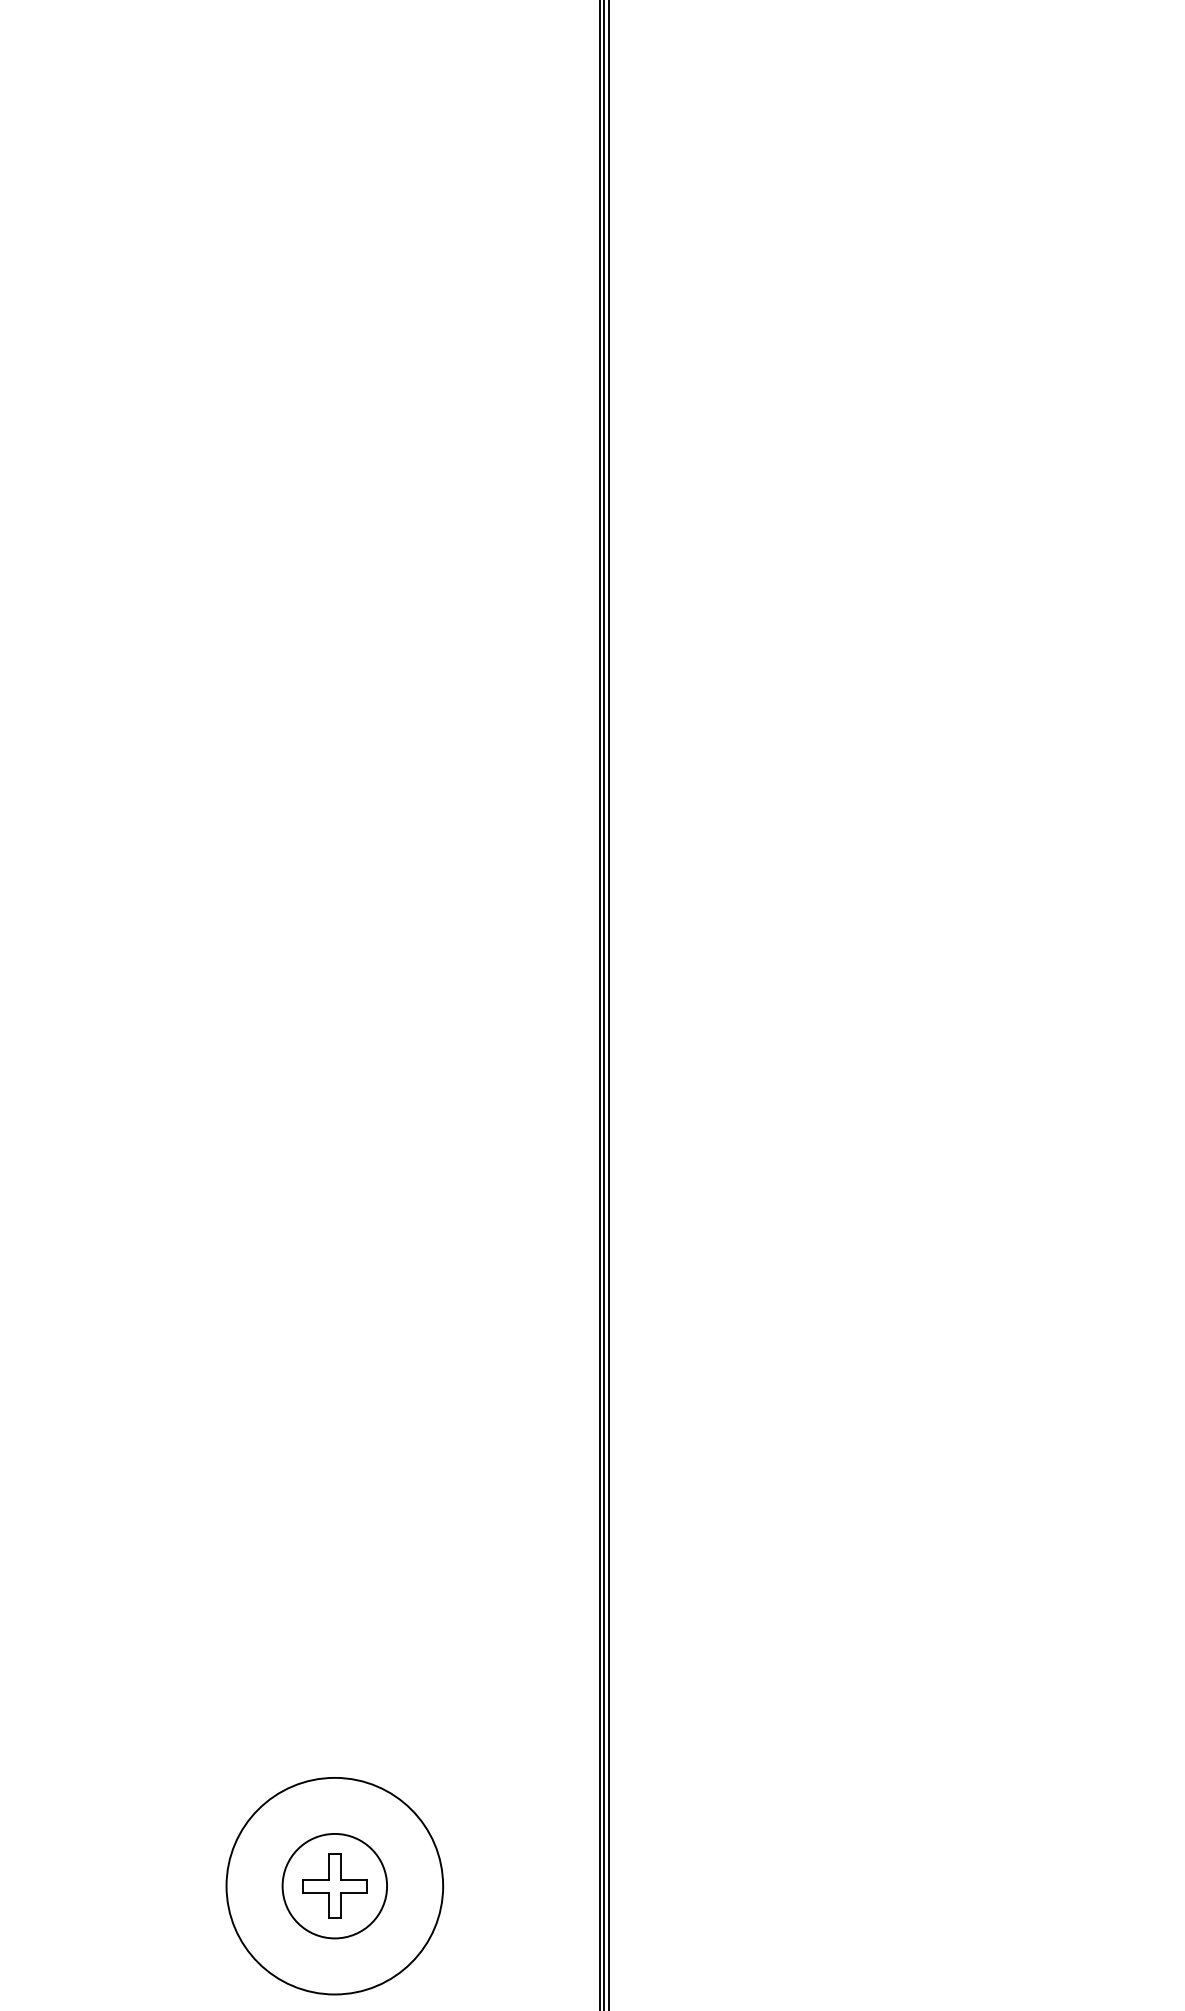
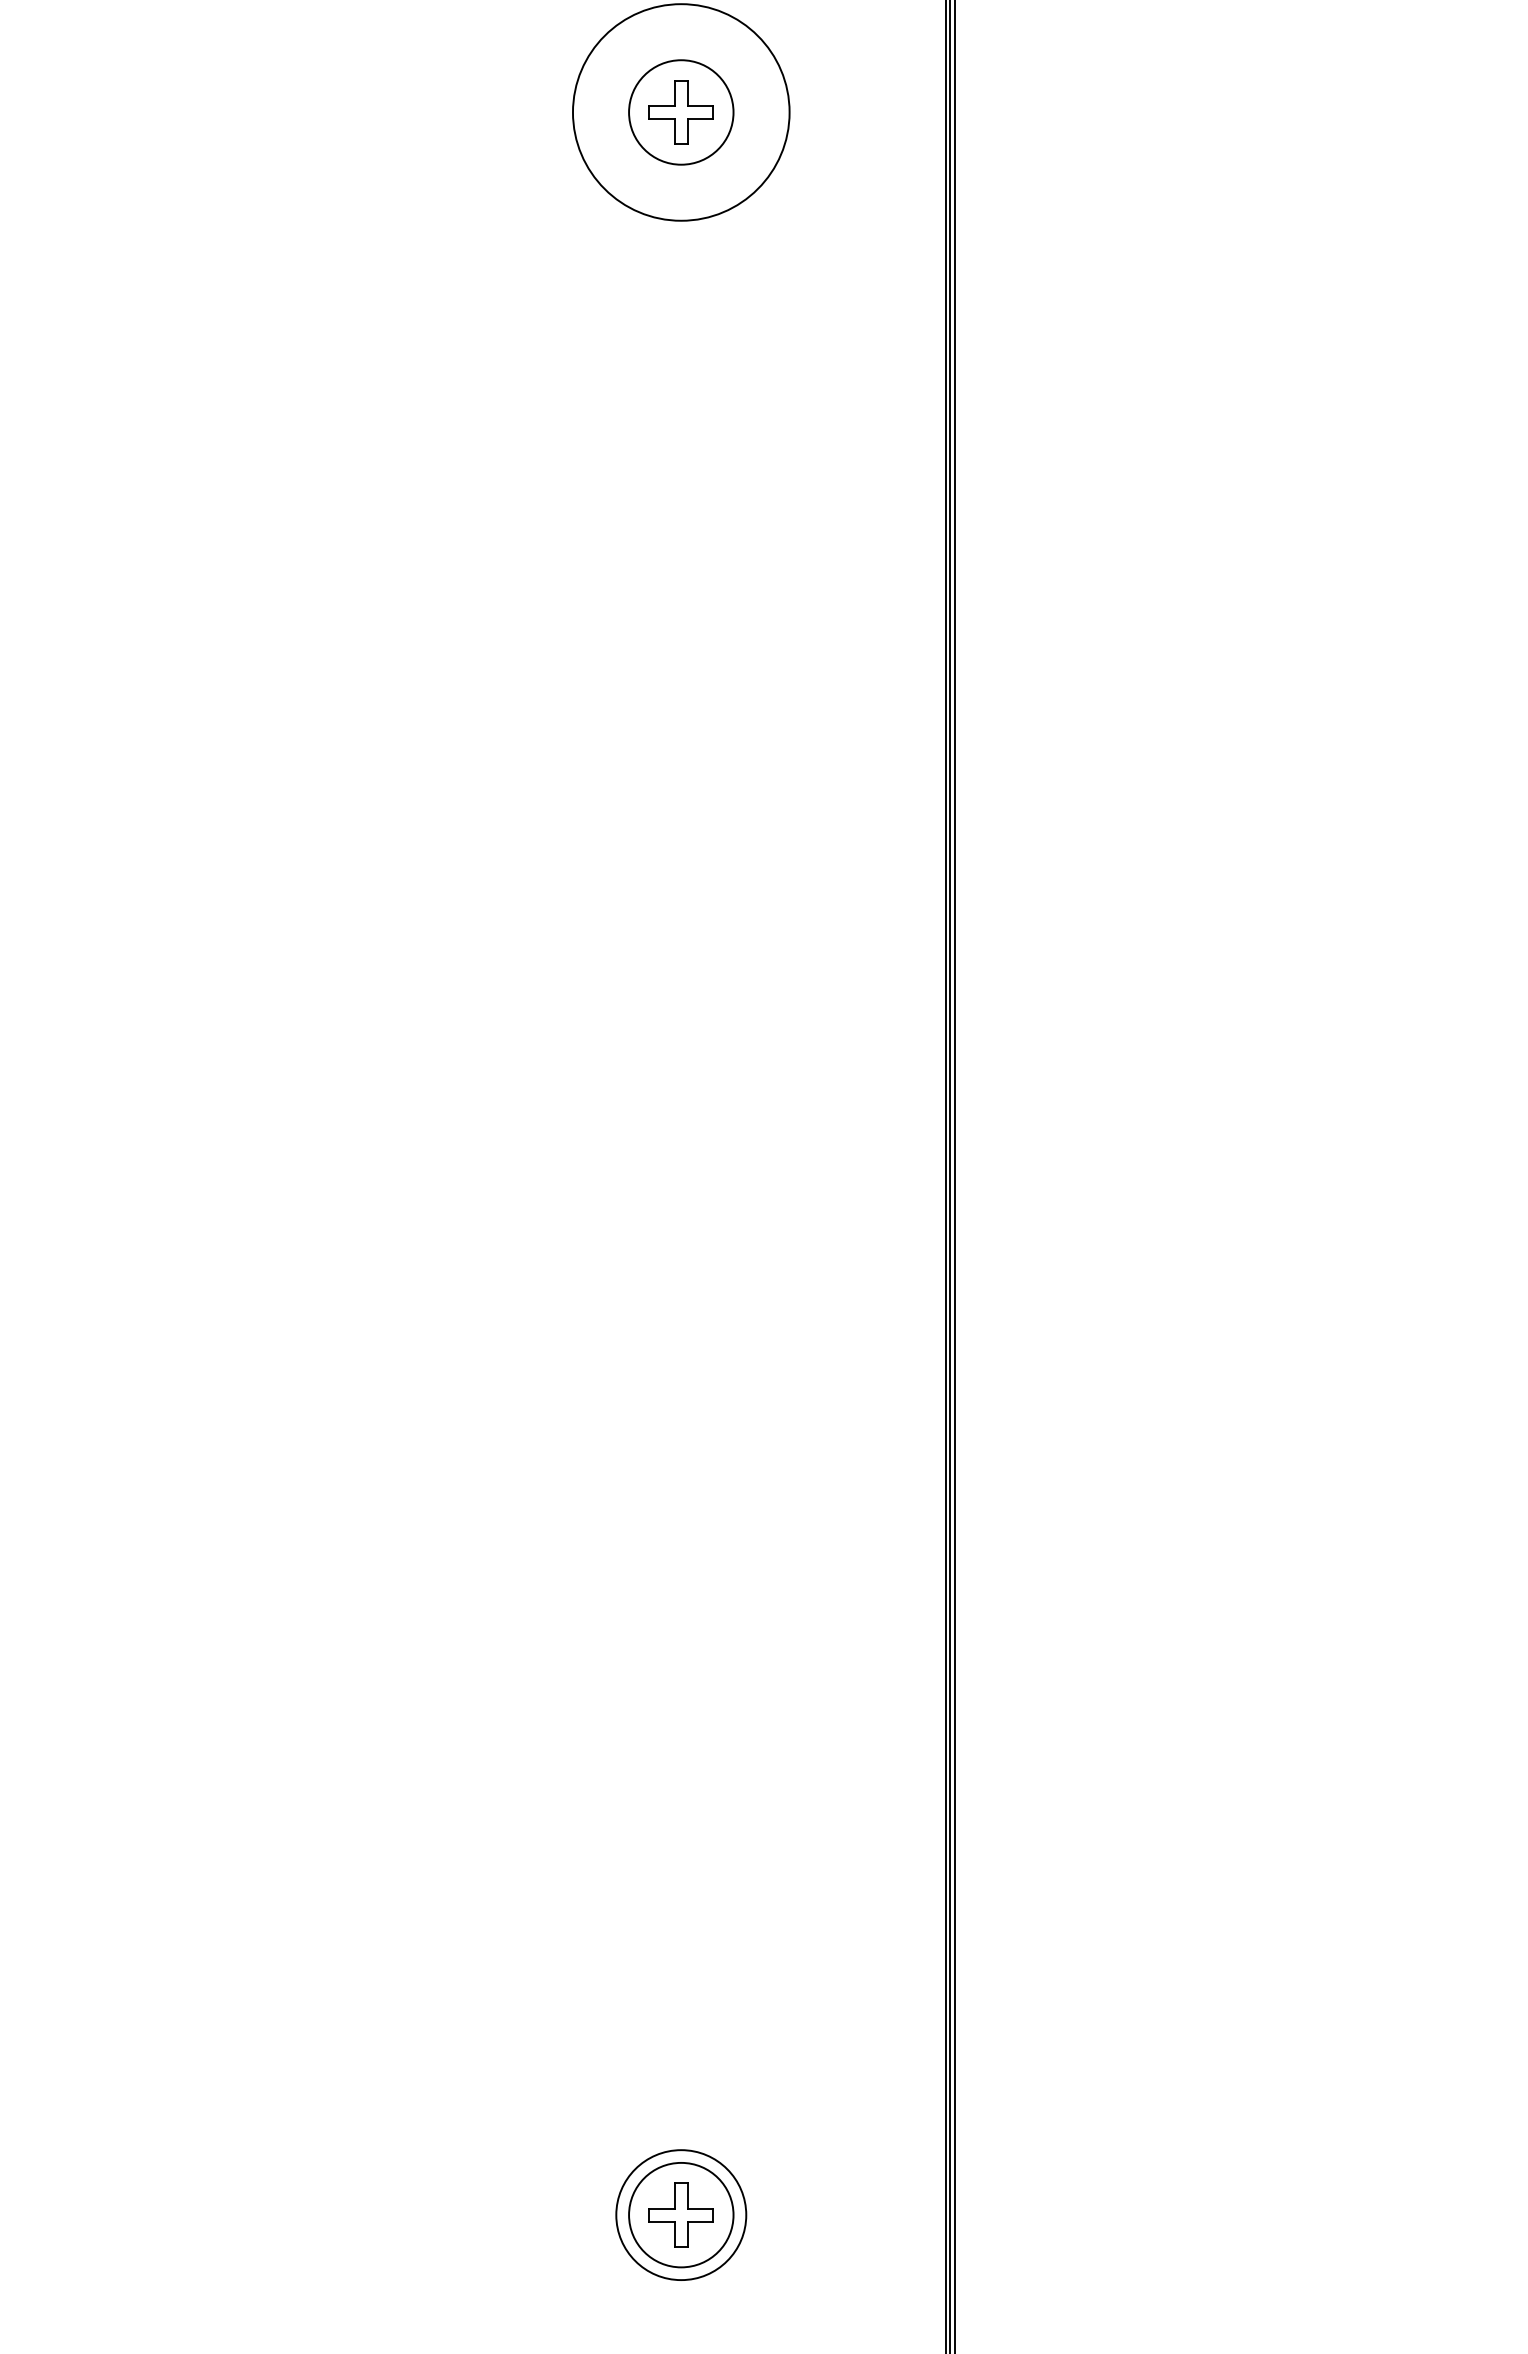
circle: (334, 1885) -> (680, 2214), size x0.6

